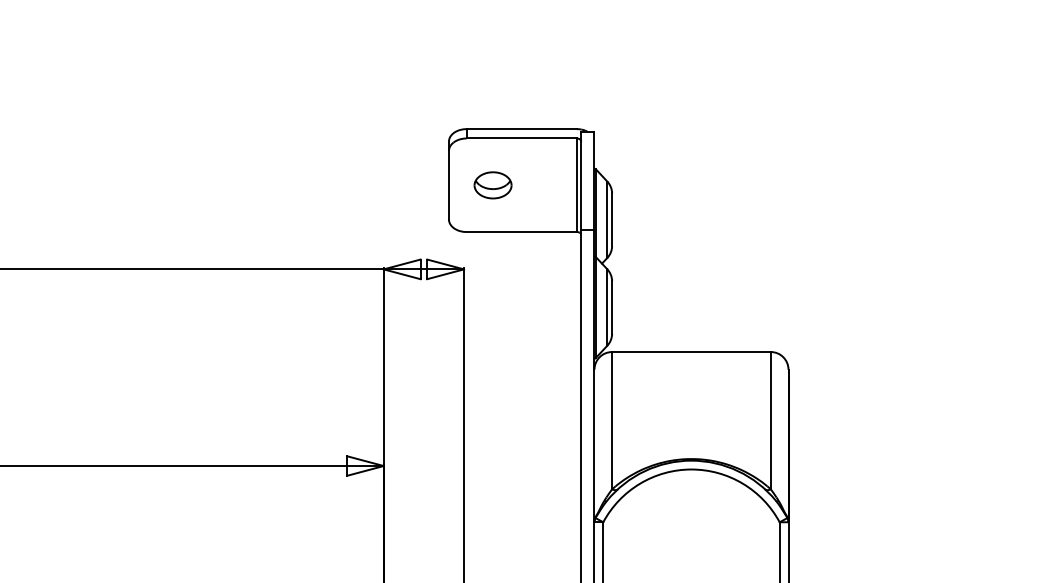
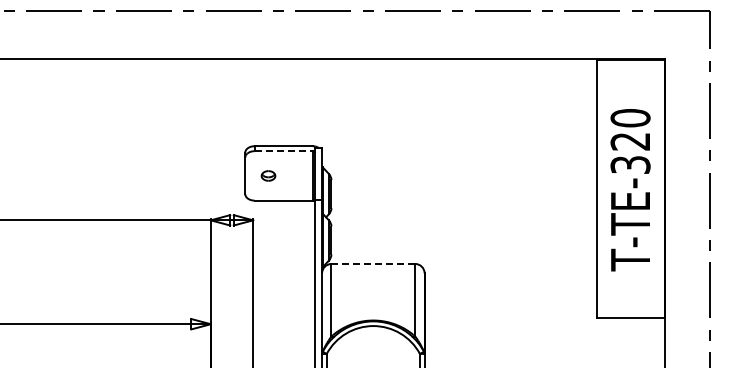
line: (523, 139) -> (284, 151), solid -> dashed
part: (492, 184) -> (268, 175), size x0.7
line: (691, 352) -> (373, 264), solid -> dashed

